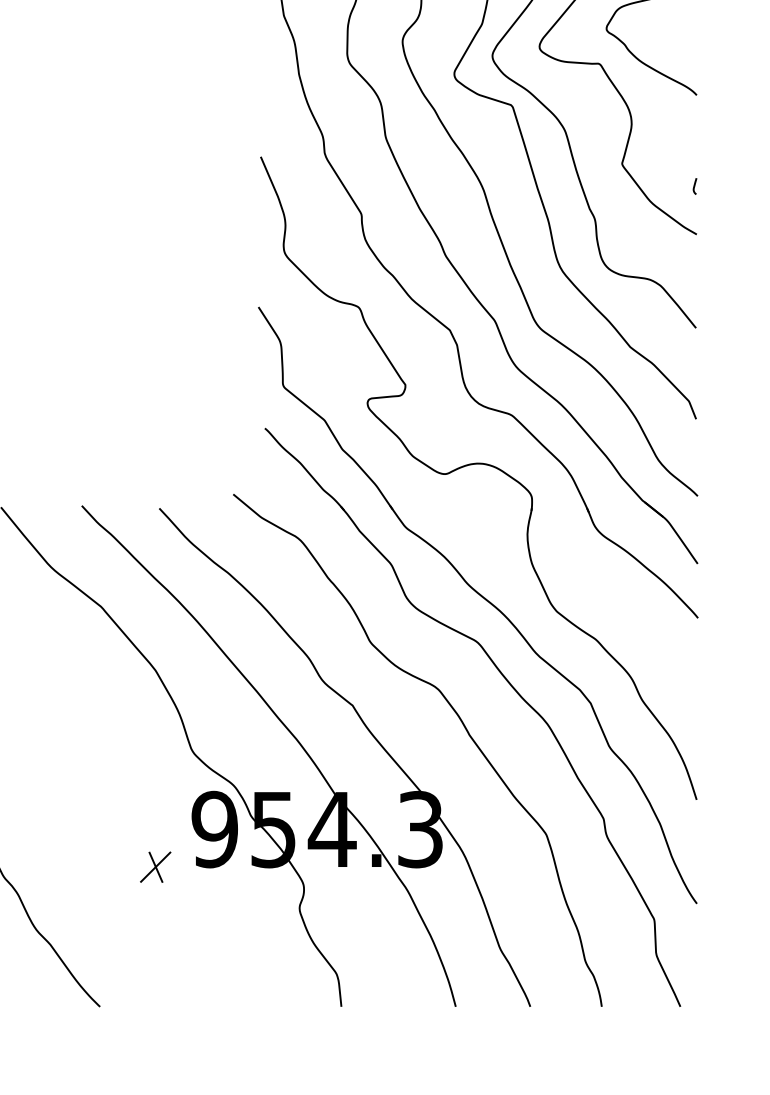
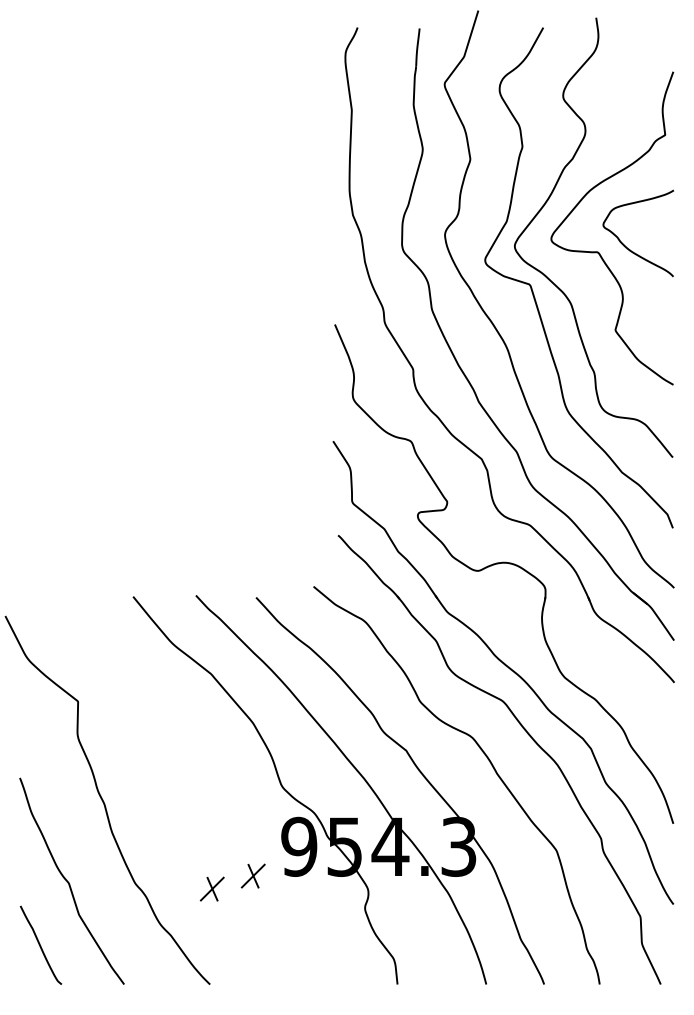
curve: (694, 186) -> (671, 347), removed
part: (101, 883) -> (211, 888), added

